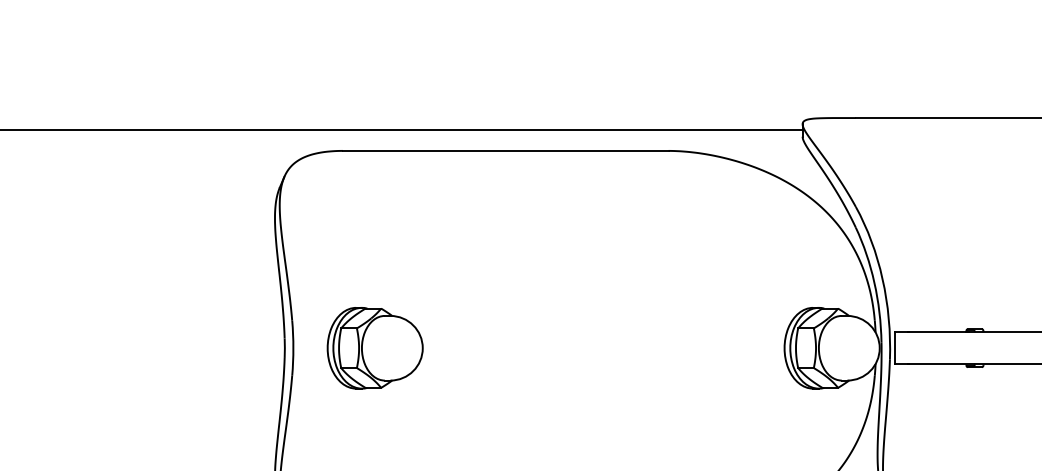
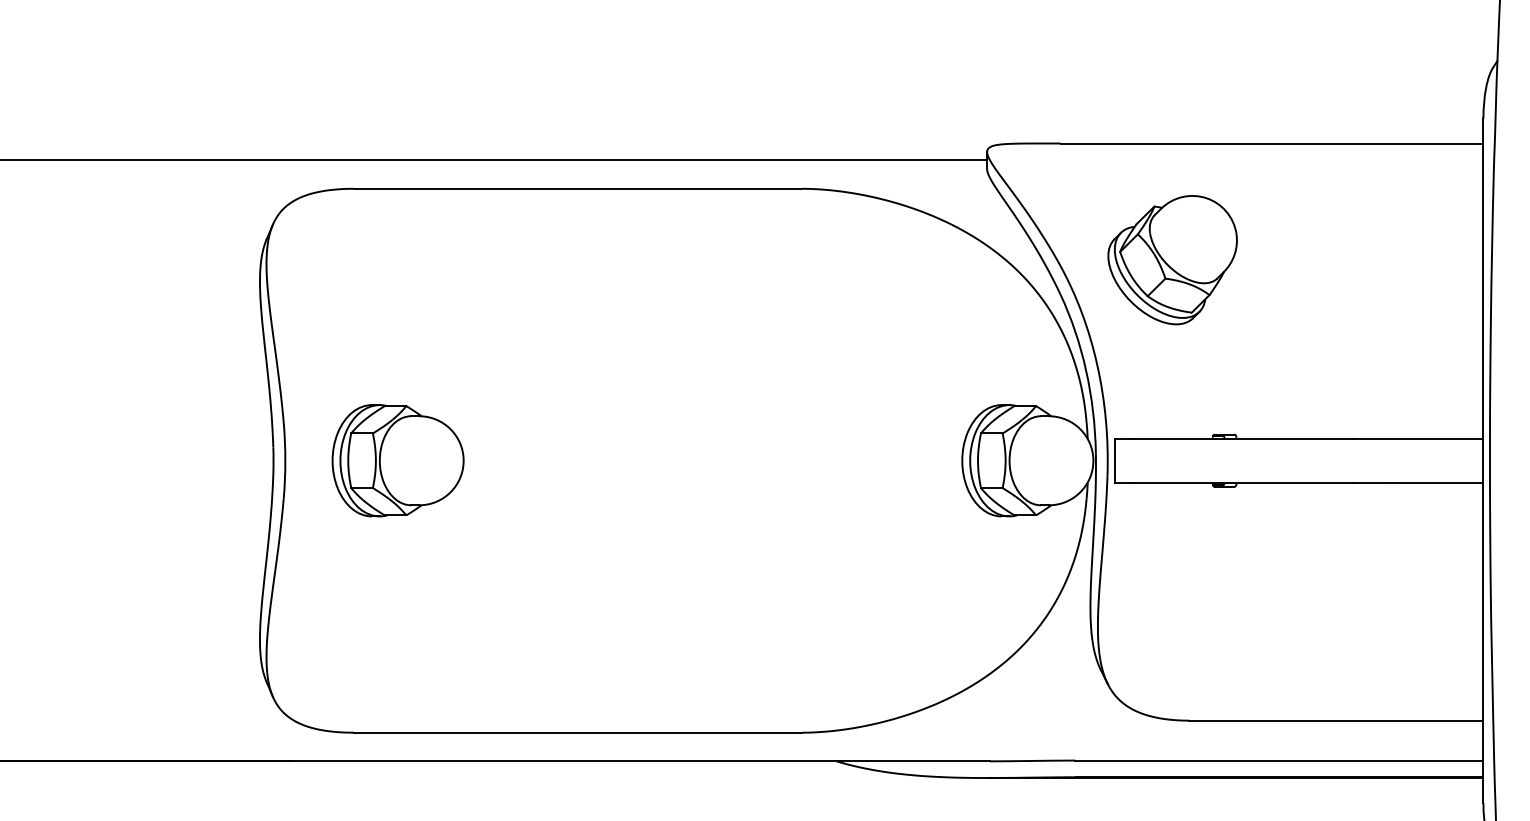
part: (937, 202) -> (1172, 260), added

